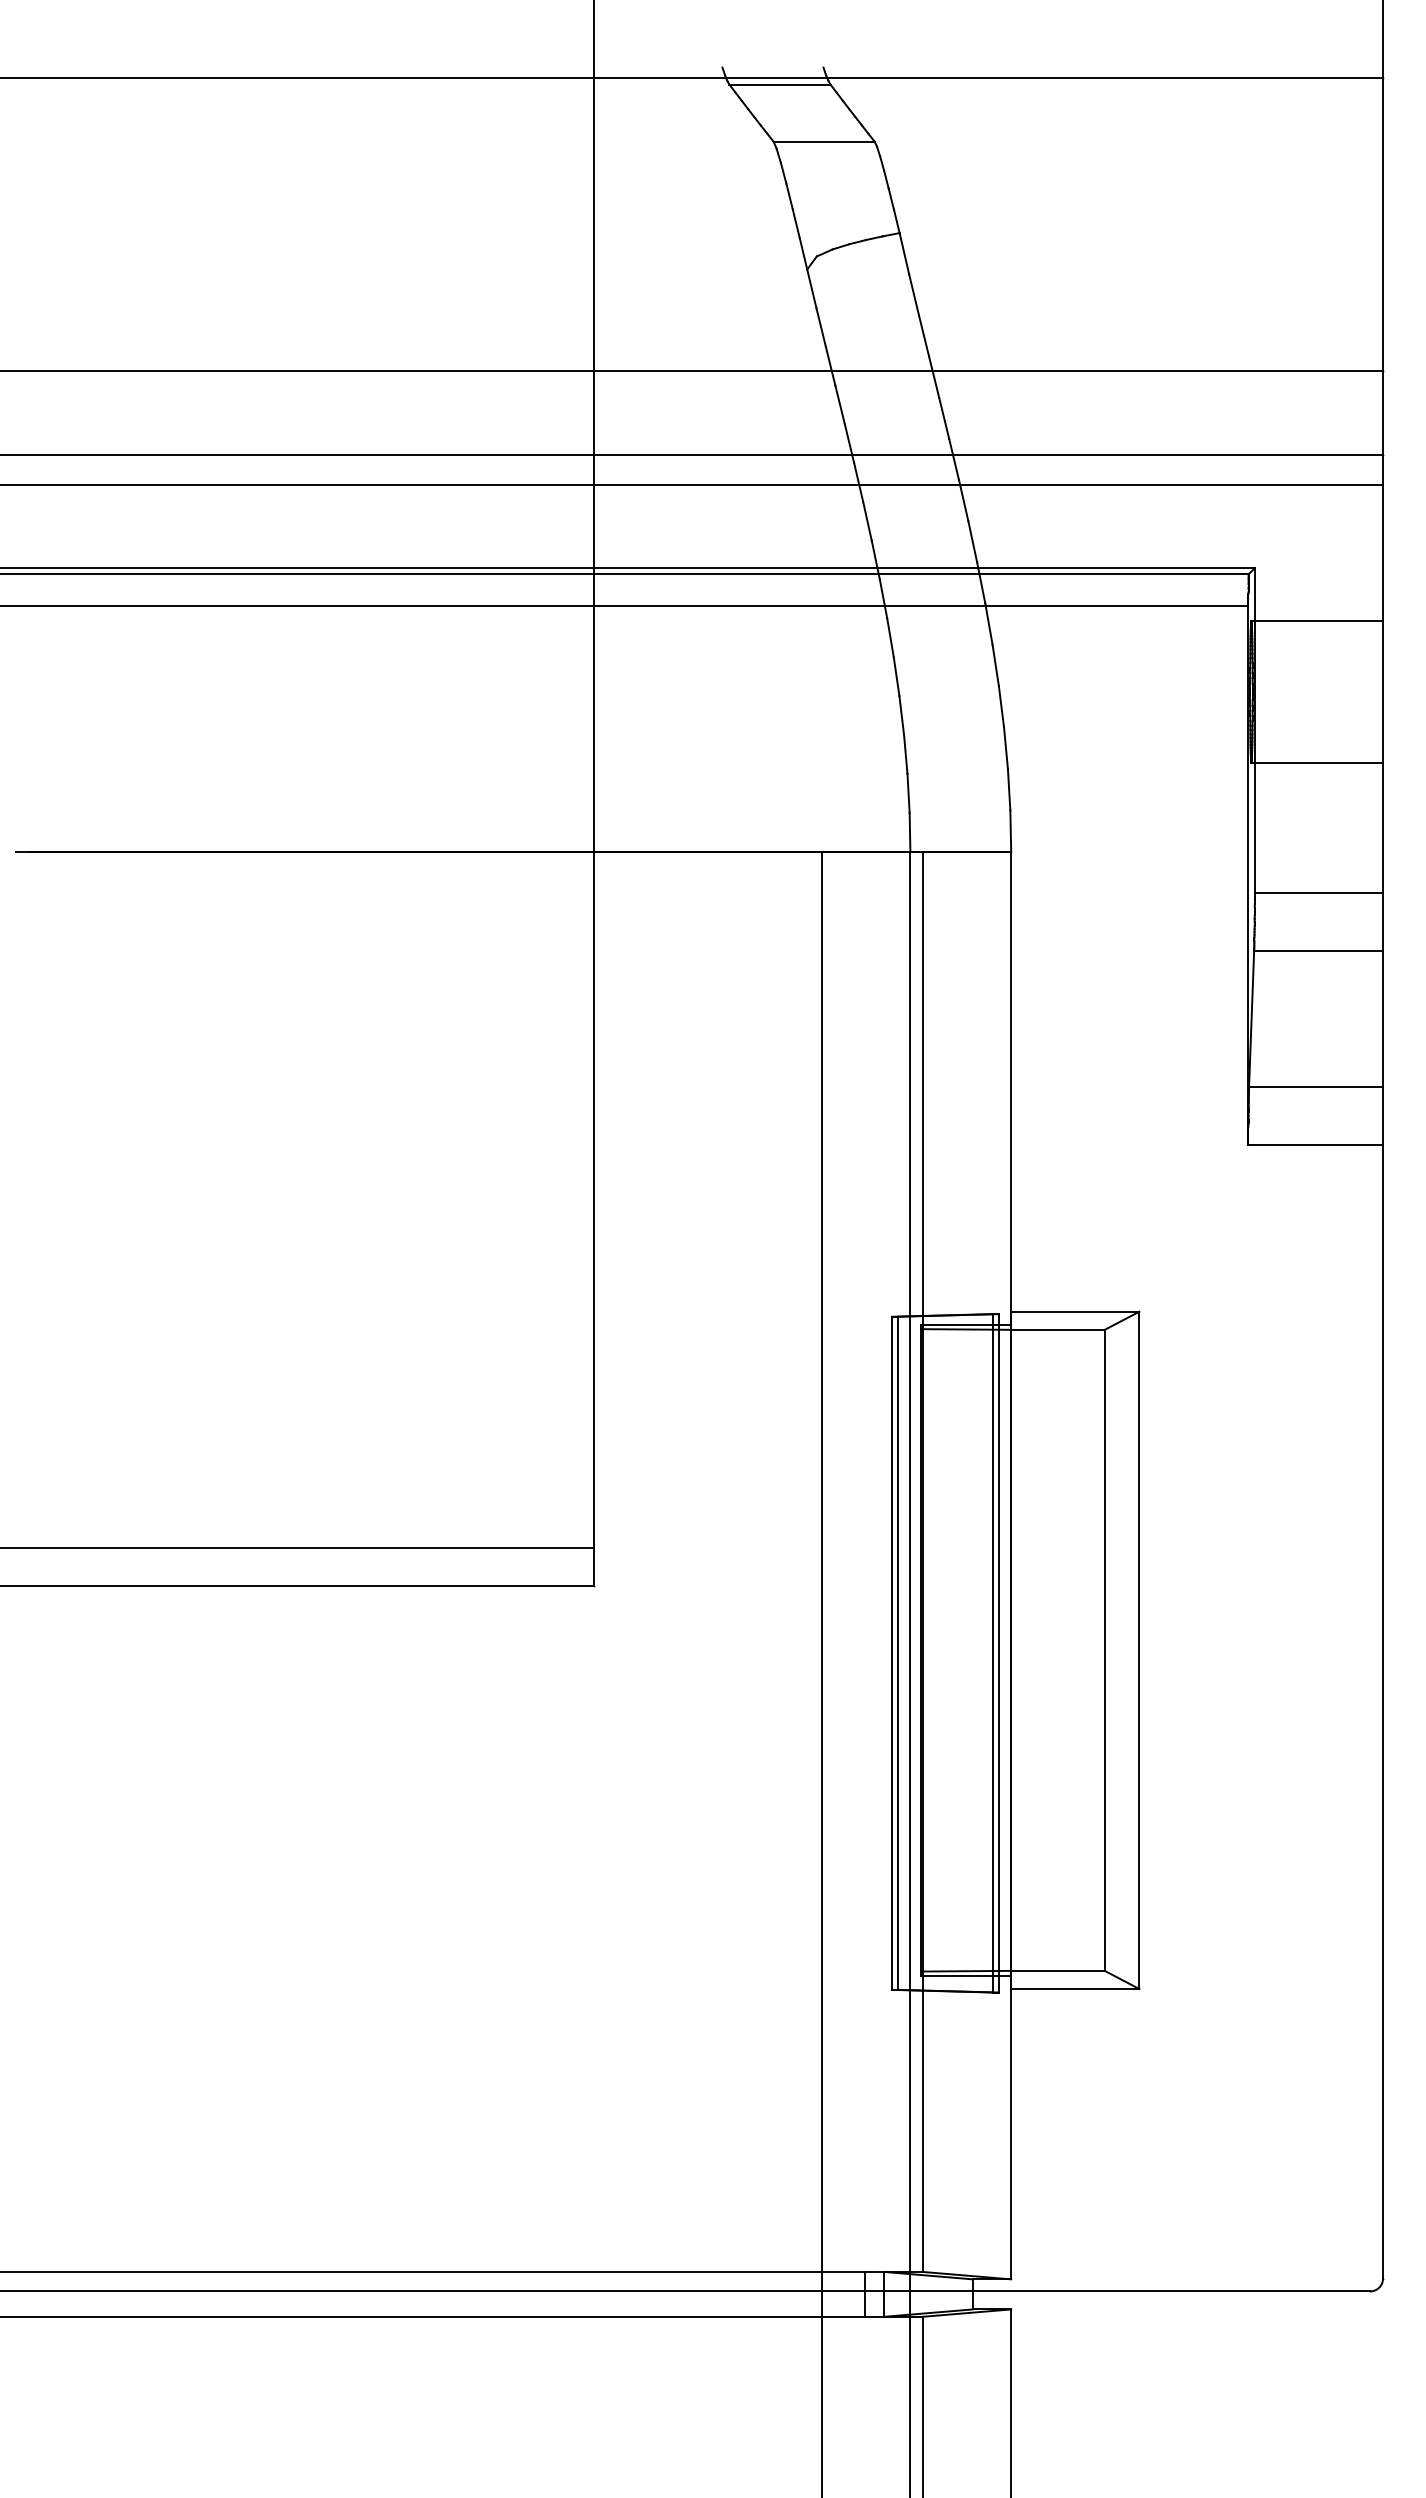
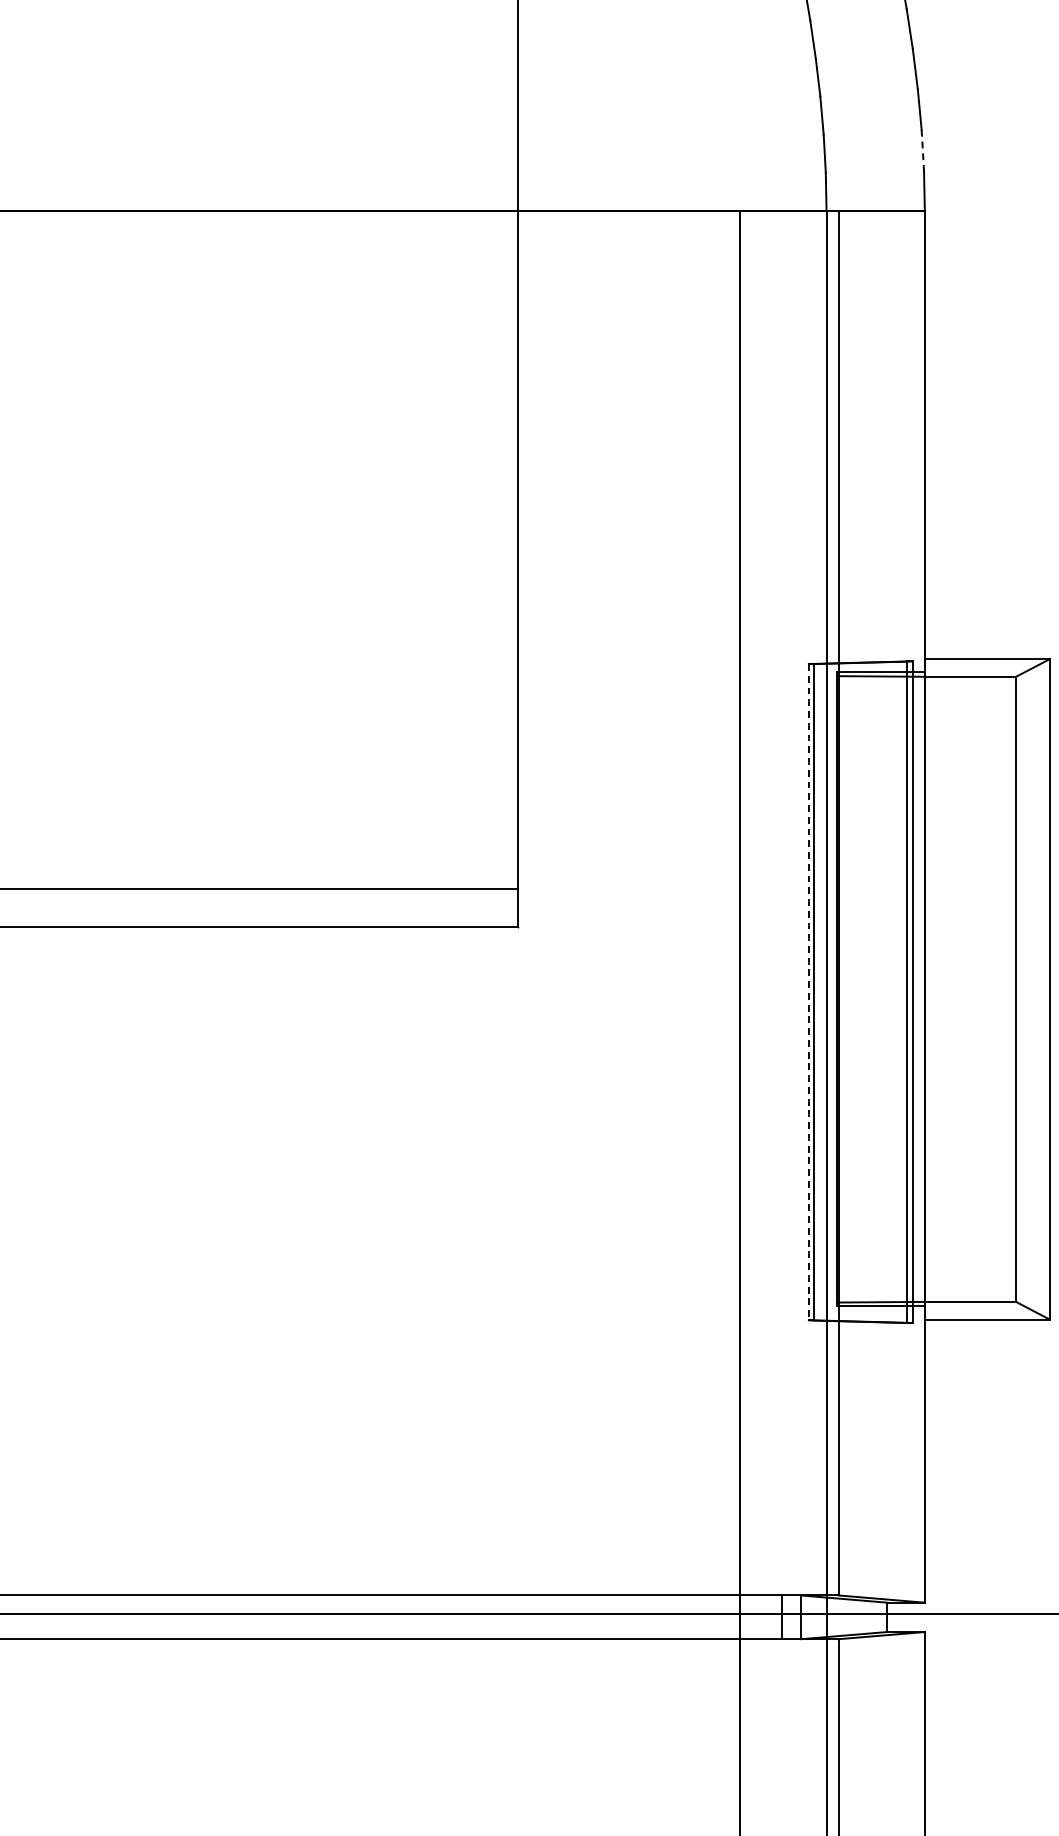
line: (1009, 789) -> (923, 149), solid -> dashed
line: (892, 1653) -> (809, 992), solid -> dashed

